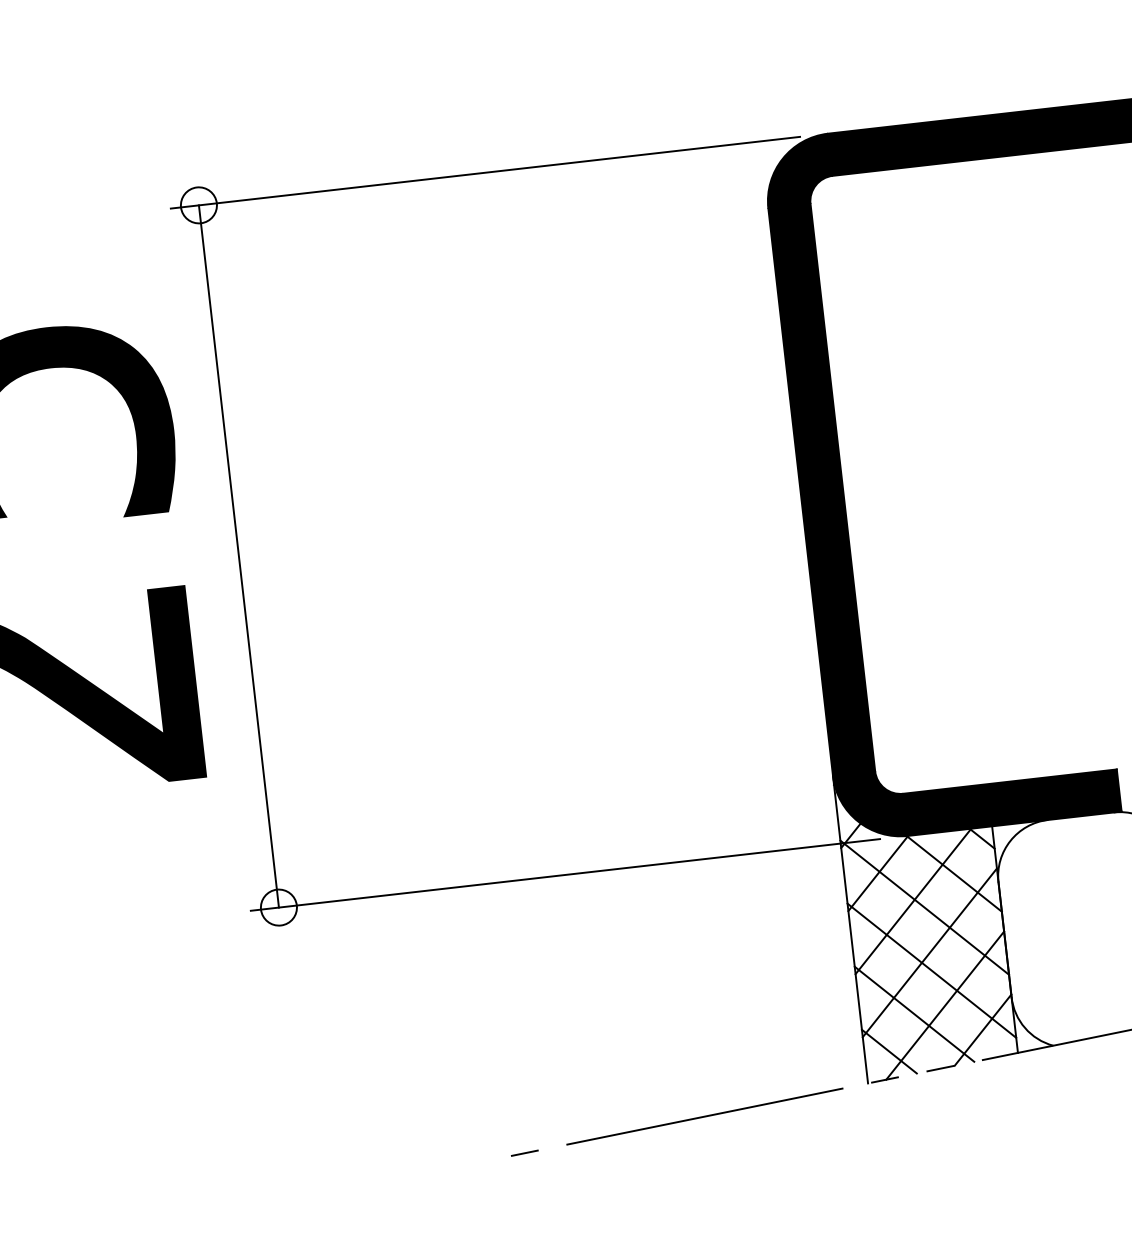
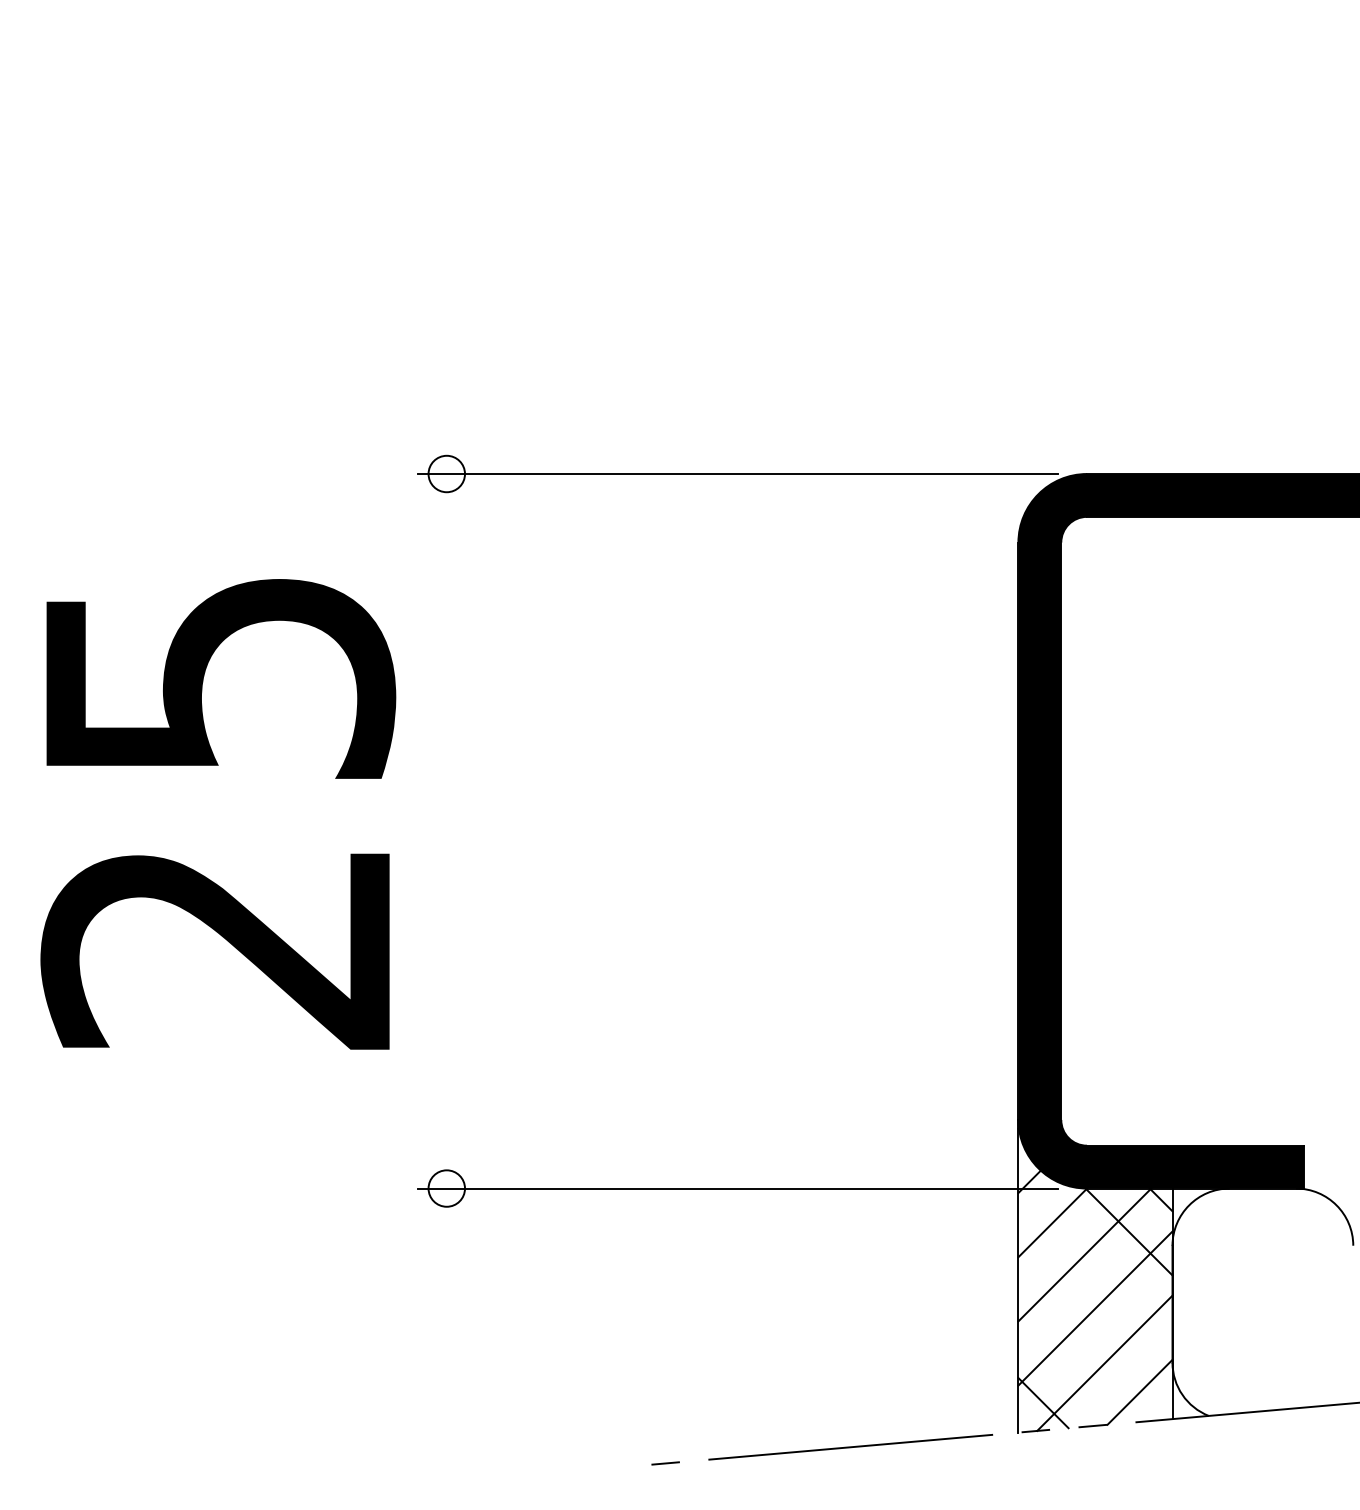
line: (238, 556) -> (446, 831), removed
line: (924, 907) -> (1095, 1262), removed
line: (931, 970) -> (1095, 1326), removed
line: (914, 1014) -> (1072, 1368), removed

